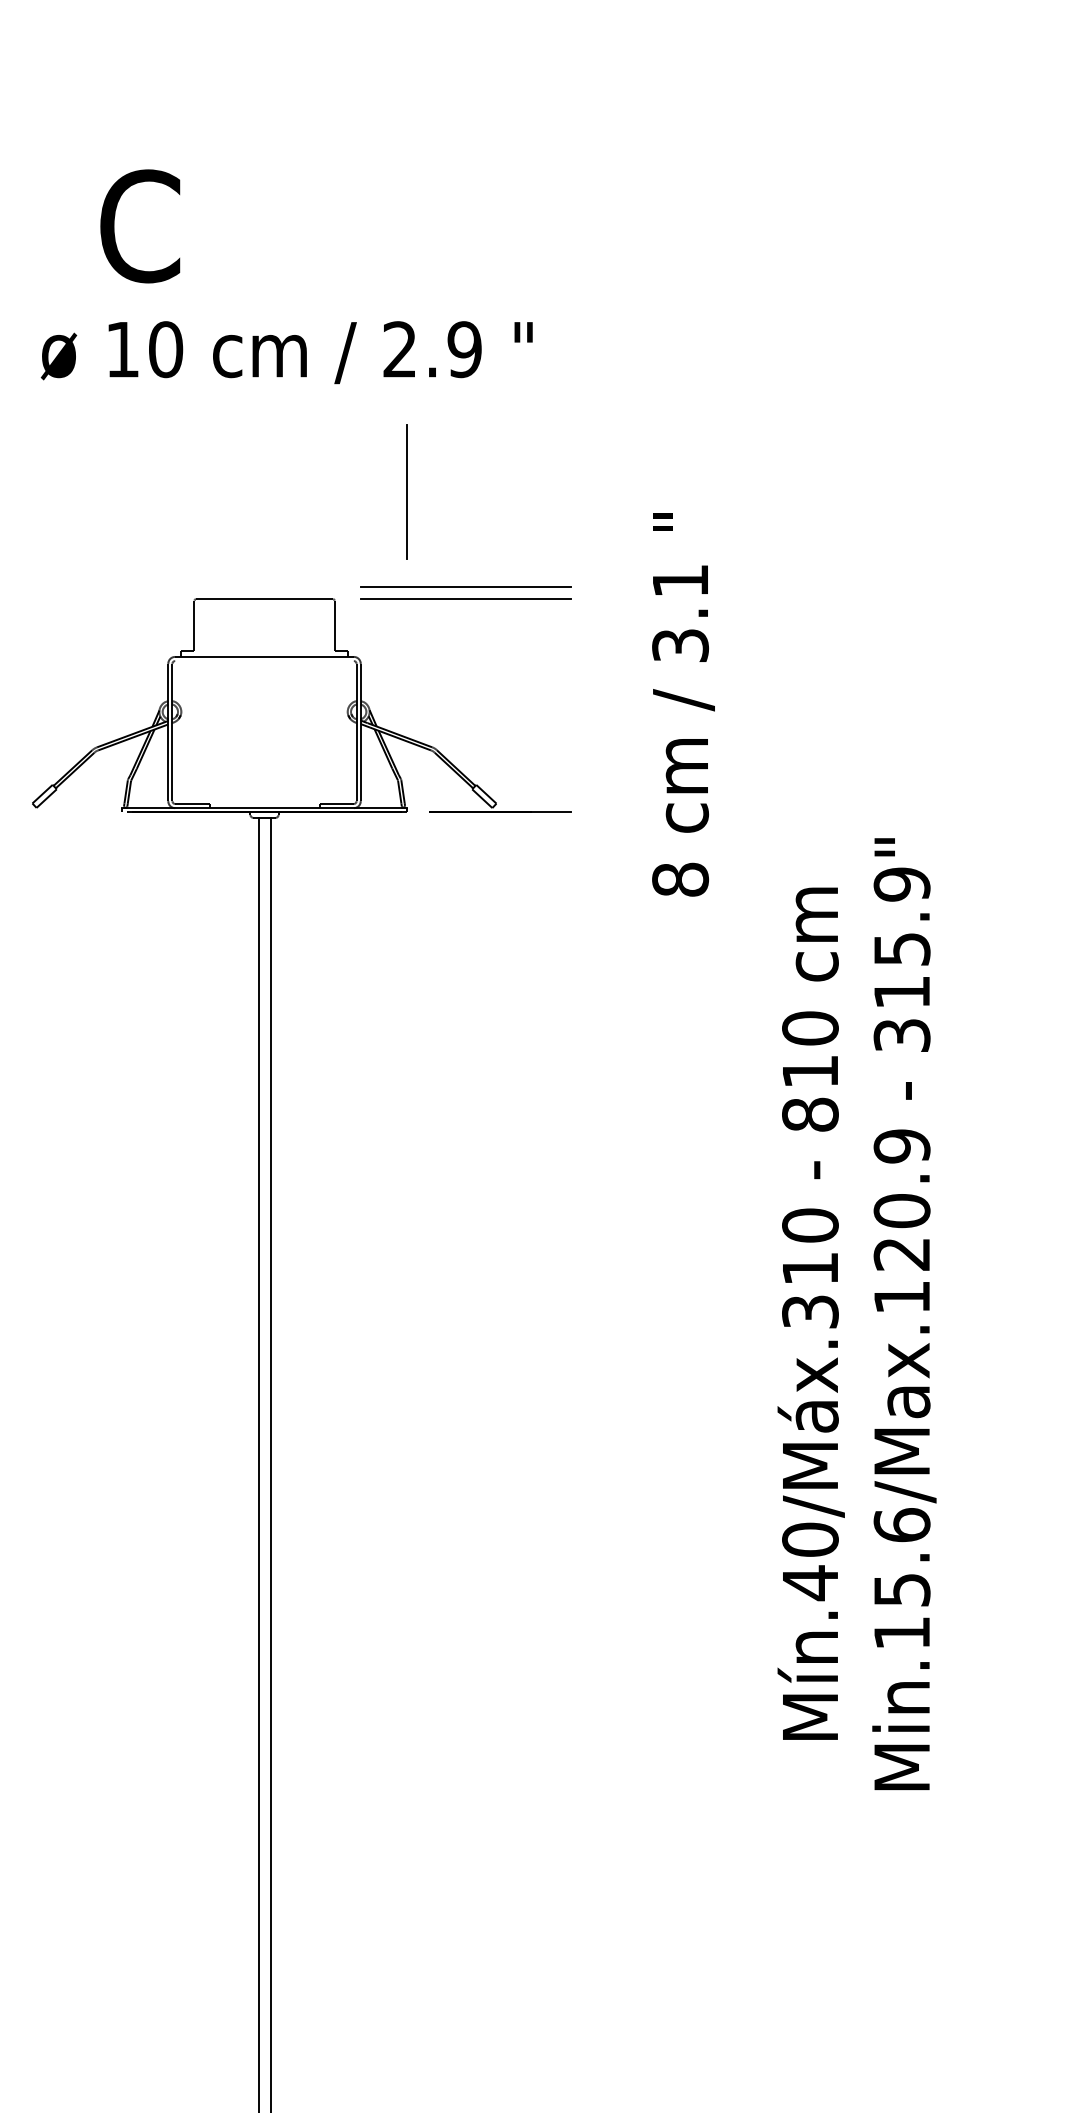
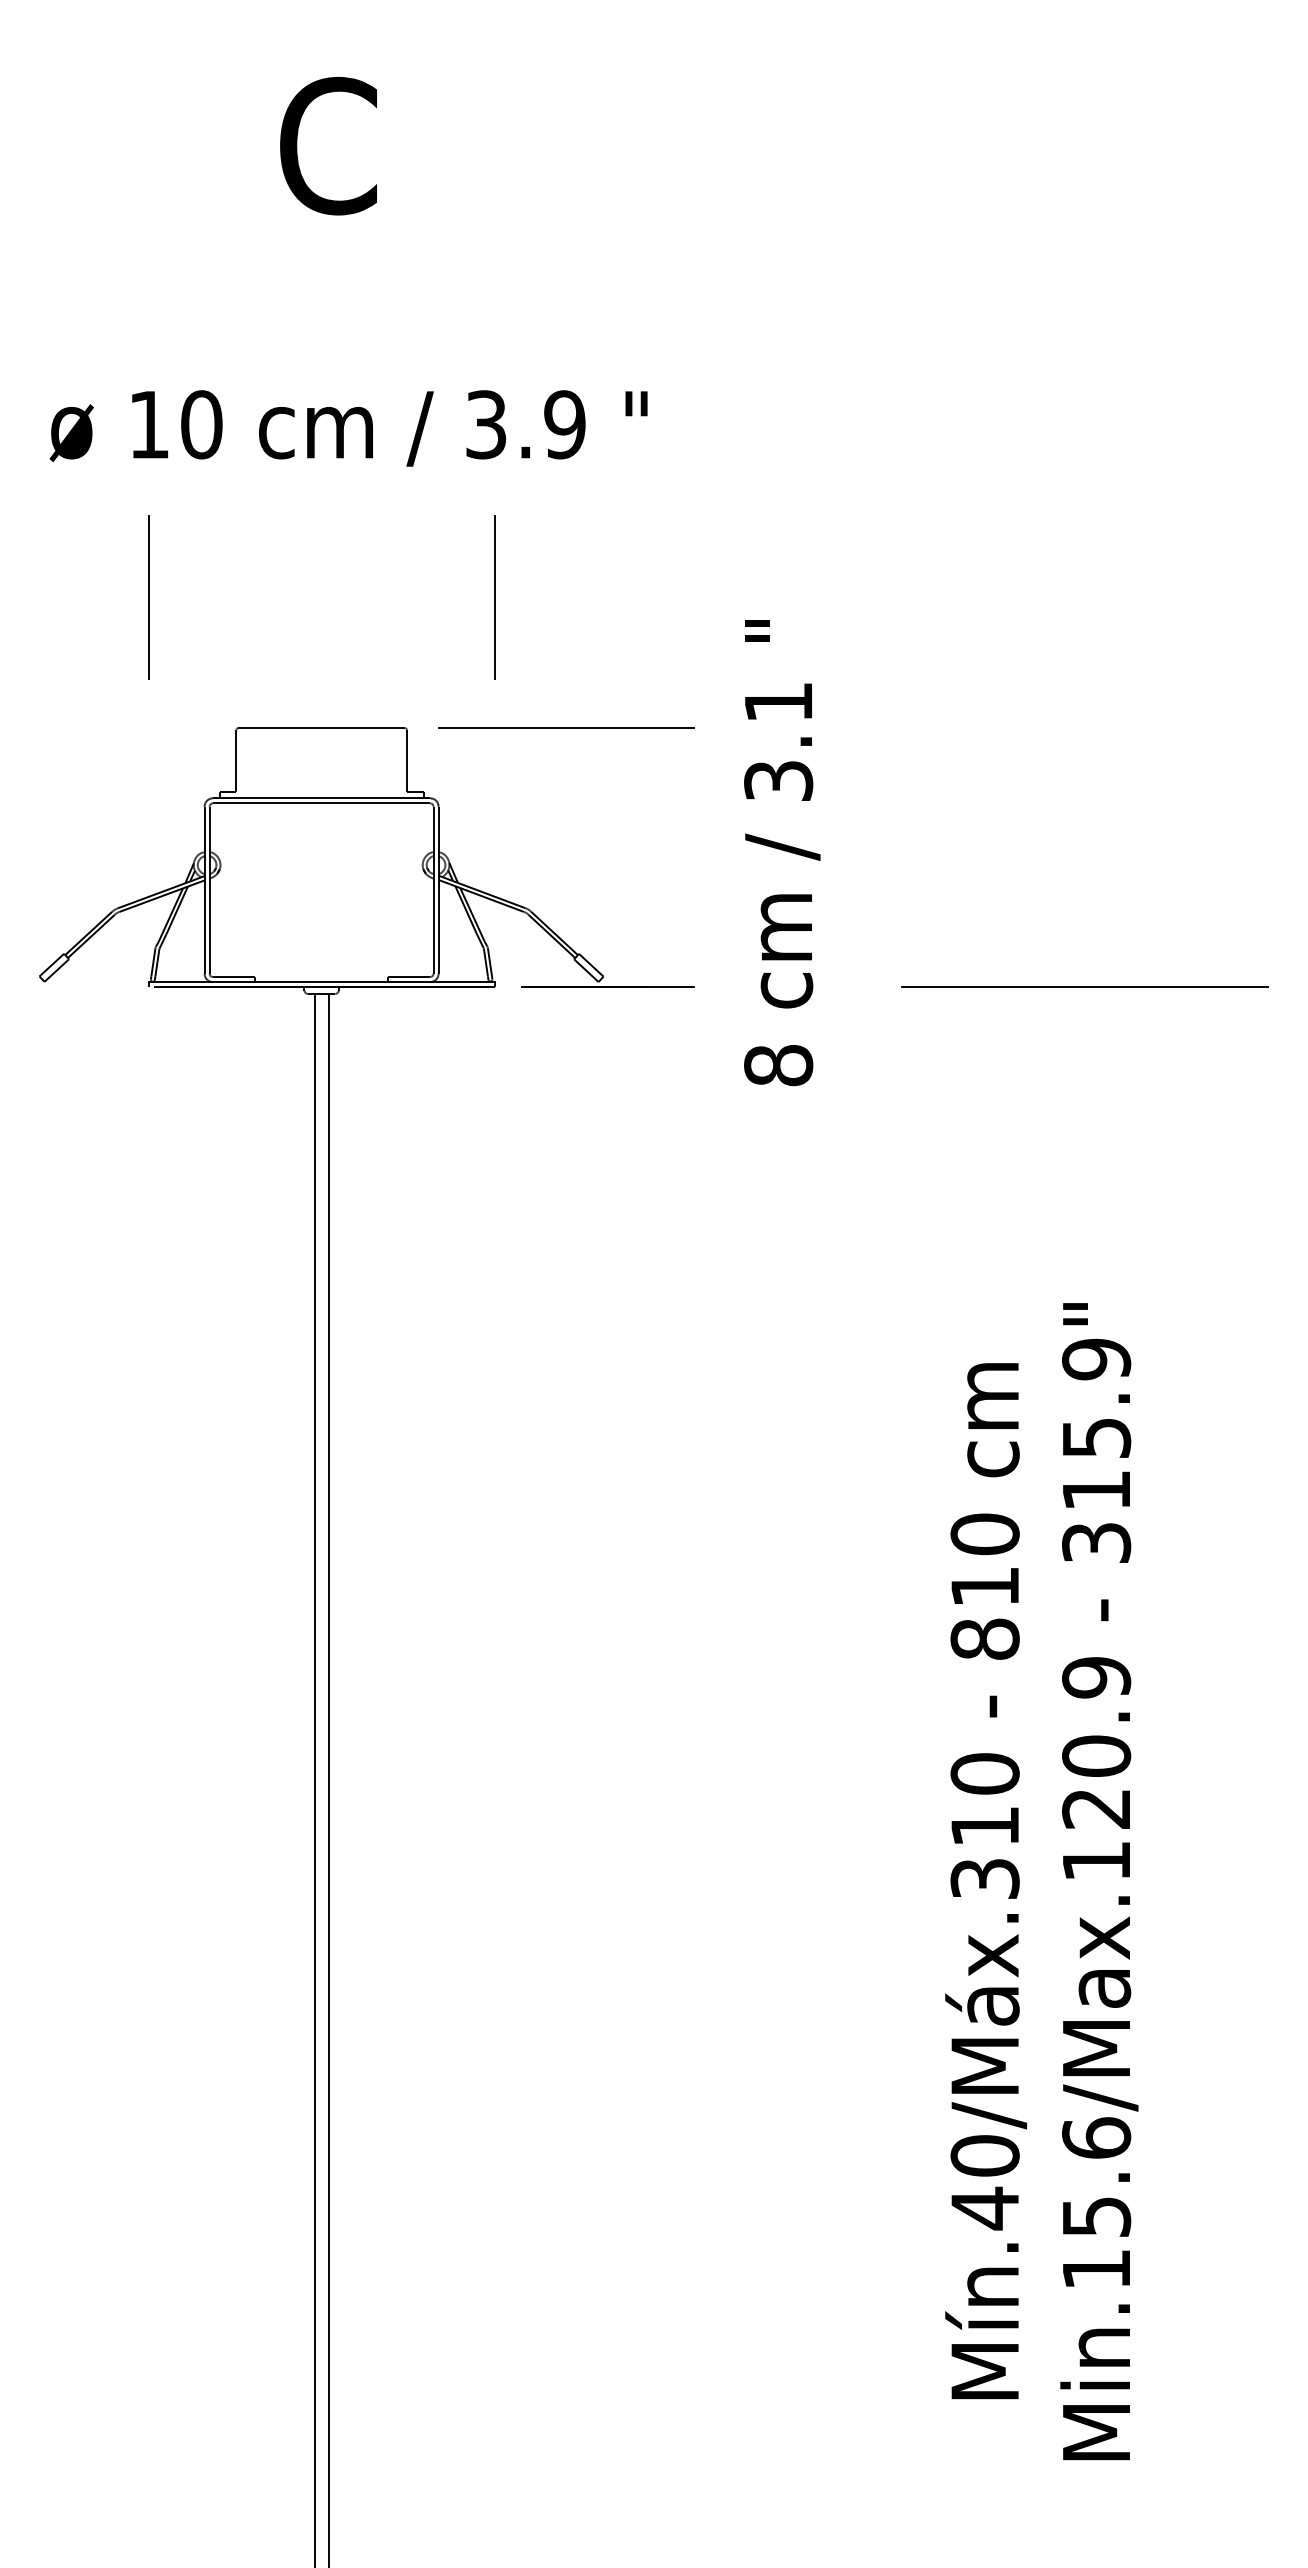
text: (140, 226) -> (328, 146), moved
text: (399, 349) -> (485, 424), 2.9 -> 3.9
line: (122, 491) -> (148, 597), added
line: (465, 586) -> (565, 712), removed
line: (264, 661) -> (321, 803), added
text: (683, 704) -> (782, 852), moved
line: (892, 812) -> (1084, 987), added
text: (856, 1313) -> (1041, 1880), moved

